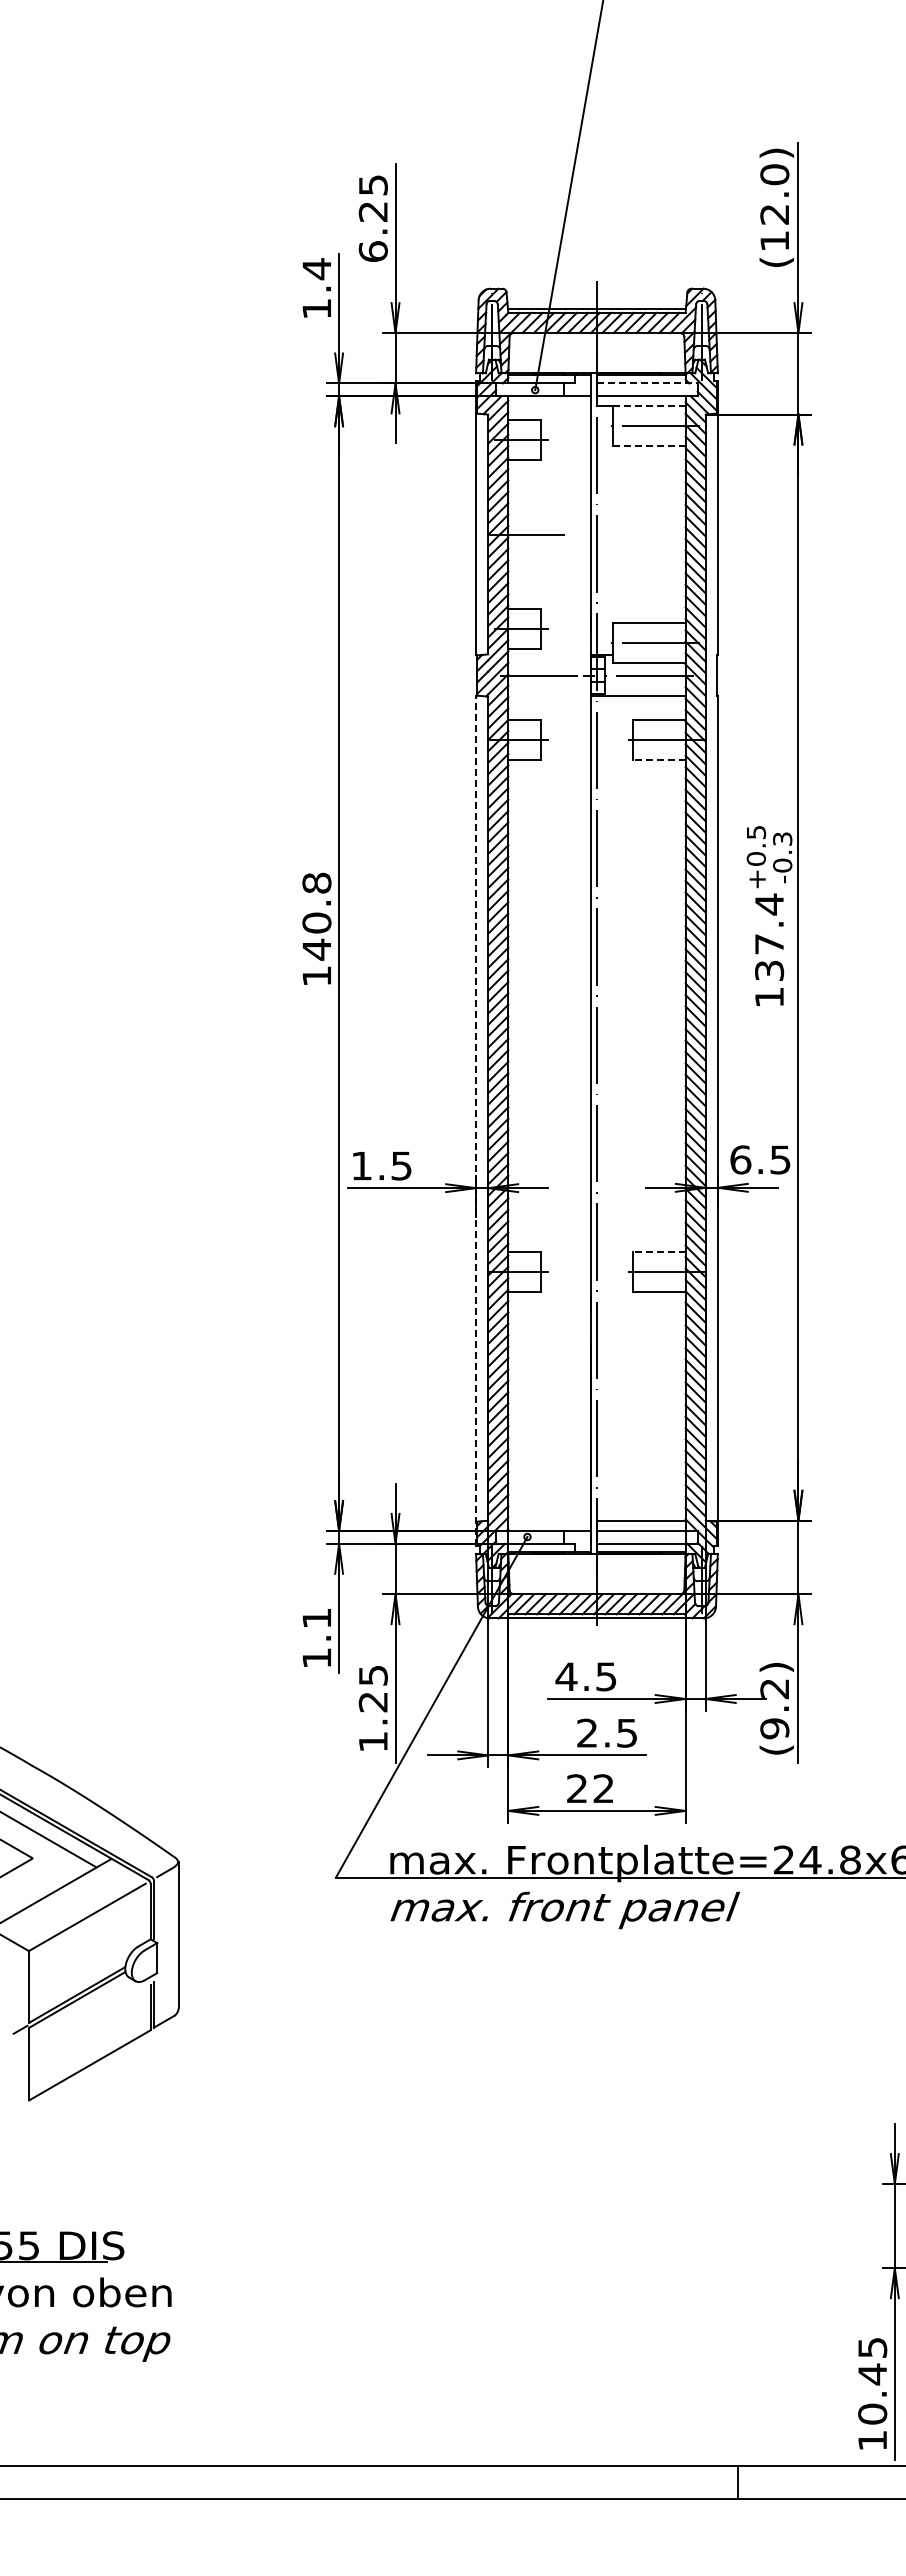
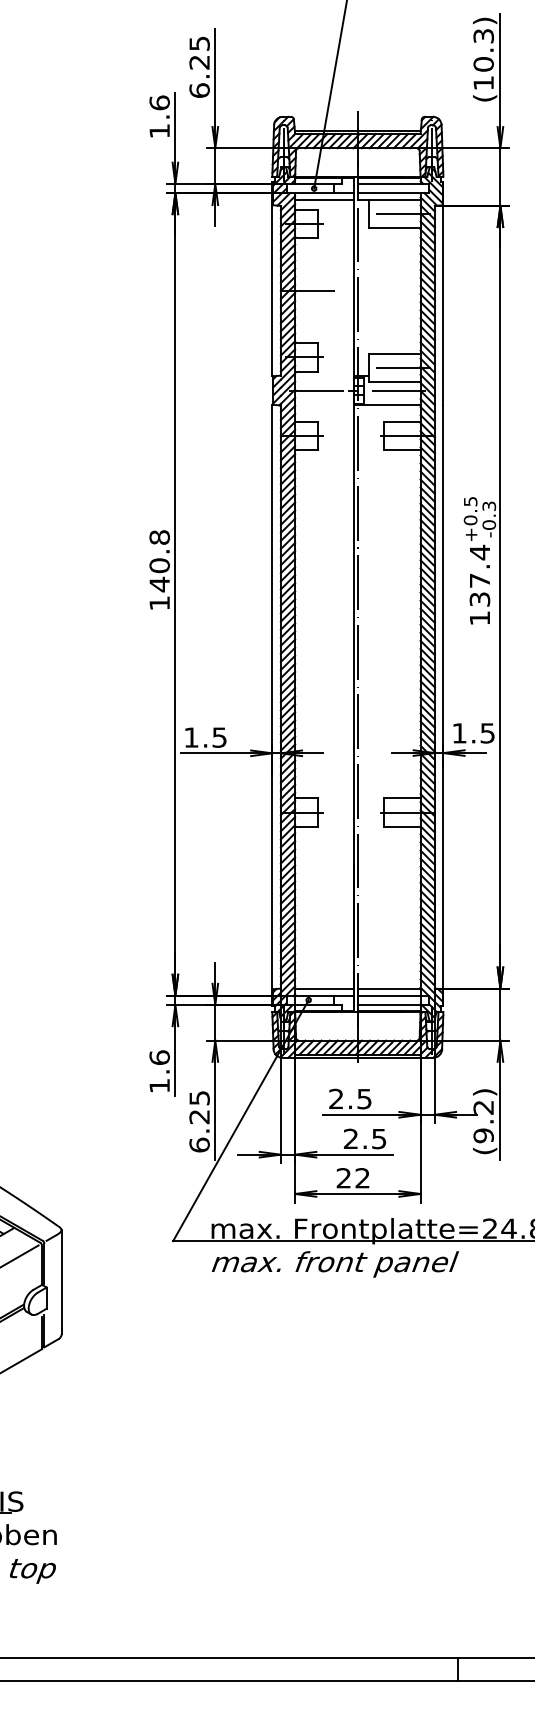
text: (774, 194) -> (483, 50), (12.0) -> (10.3)
text: (316, 269) -> (159, 103), 1.4 -> 1.6
line: (647, 383) -> (393, 183), dashed -> solid
line: (648, 405) -> (394, 199), dashed -> solid
line: (549, 406) -> (324, 200), added
line: (648, 445) -> (394, 227), dashed -> solid
line: (658, 760) -> (401, 450), dashed -> solid
line: (476, 1120) -> (272, 705), dashed -> solid
text: (740, 1159) -> (459, 733), 6.5 -> 1.5
line: (658, 1251) -> (401, 798), dashed -> solid
line: (549, 1520) -> (324, 988), added
text: (316, 1617) -> (159, 1057), 1.1 -> 1.6
text: (566, 1676) -> (336, 1098), 4.5 -> 2.5
text: (372, 1741) -> (199, 1144), 1.25 -> 6.25

